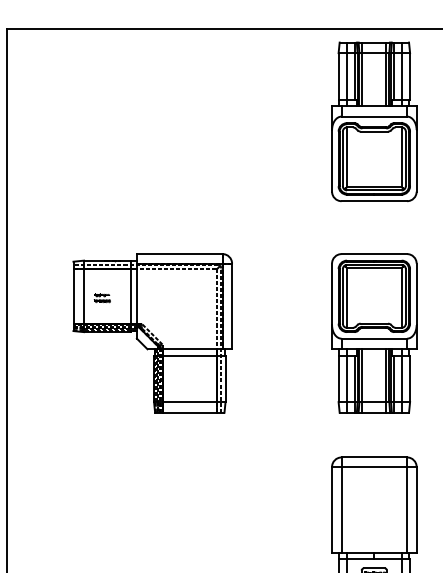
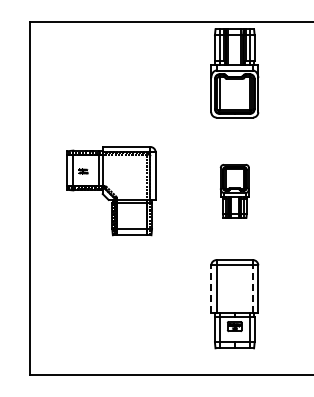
part: (373, 334) -> (234, 191), size x0.6
line: (332, 510) -> (211, 289), solid -> dashed
line: (407, 510) -> (253, 289), solid -> dashed

